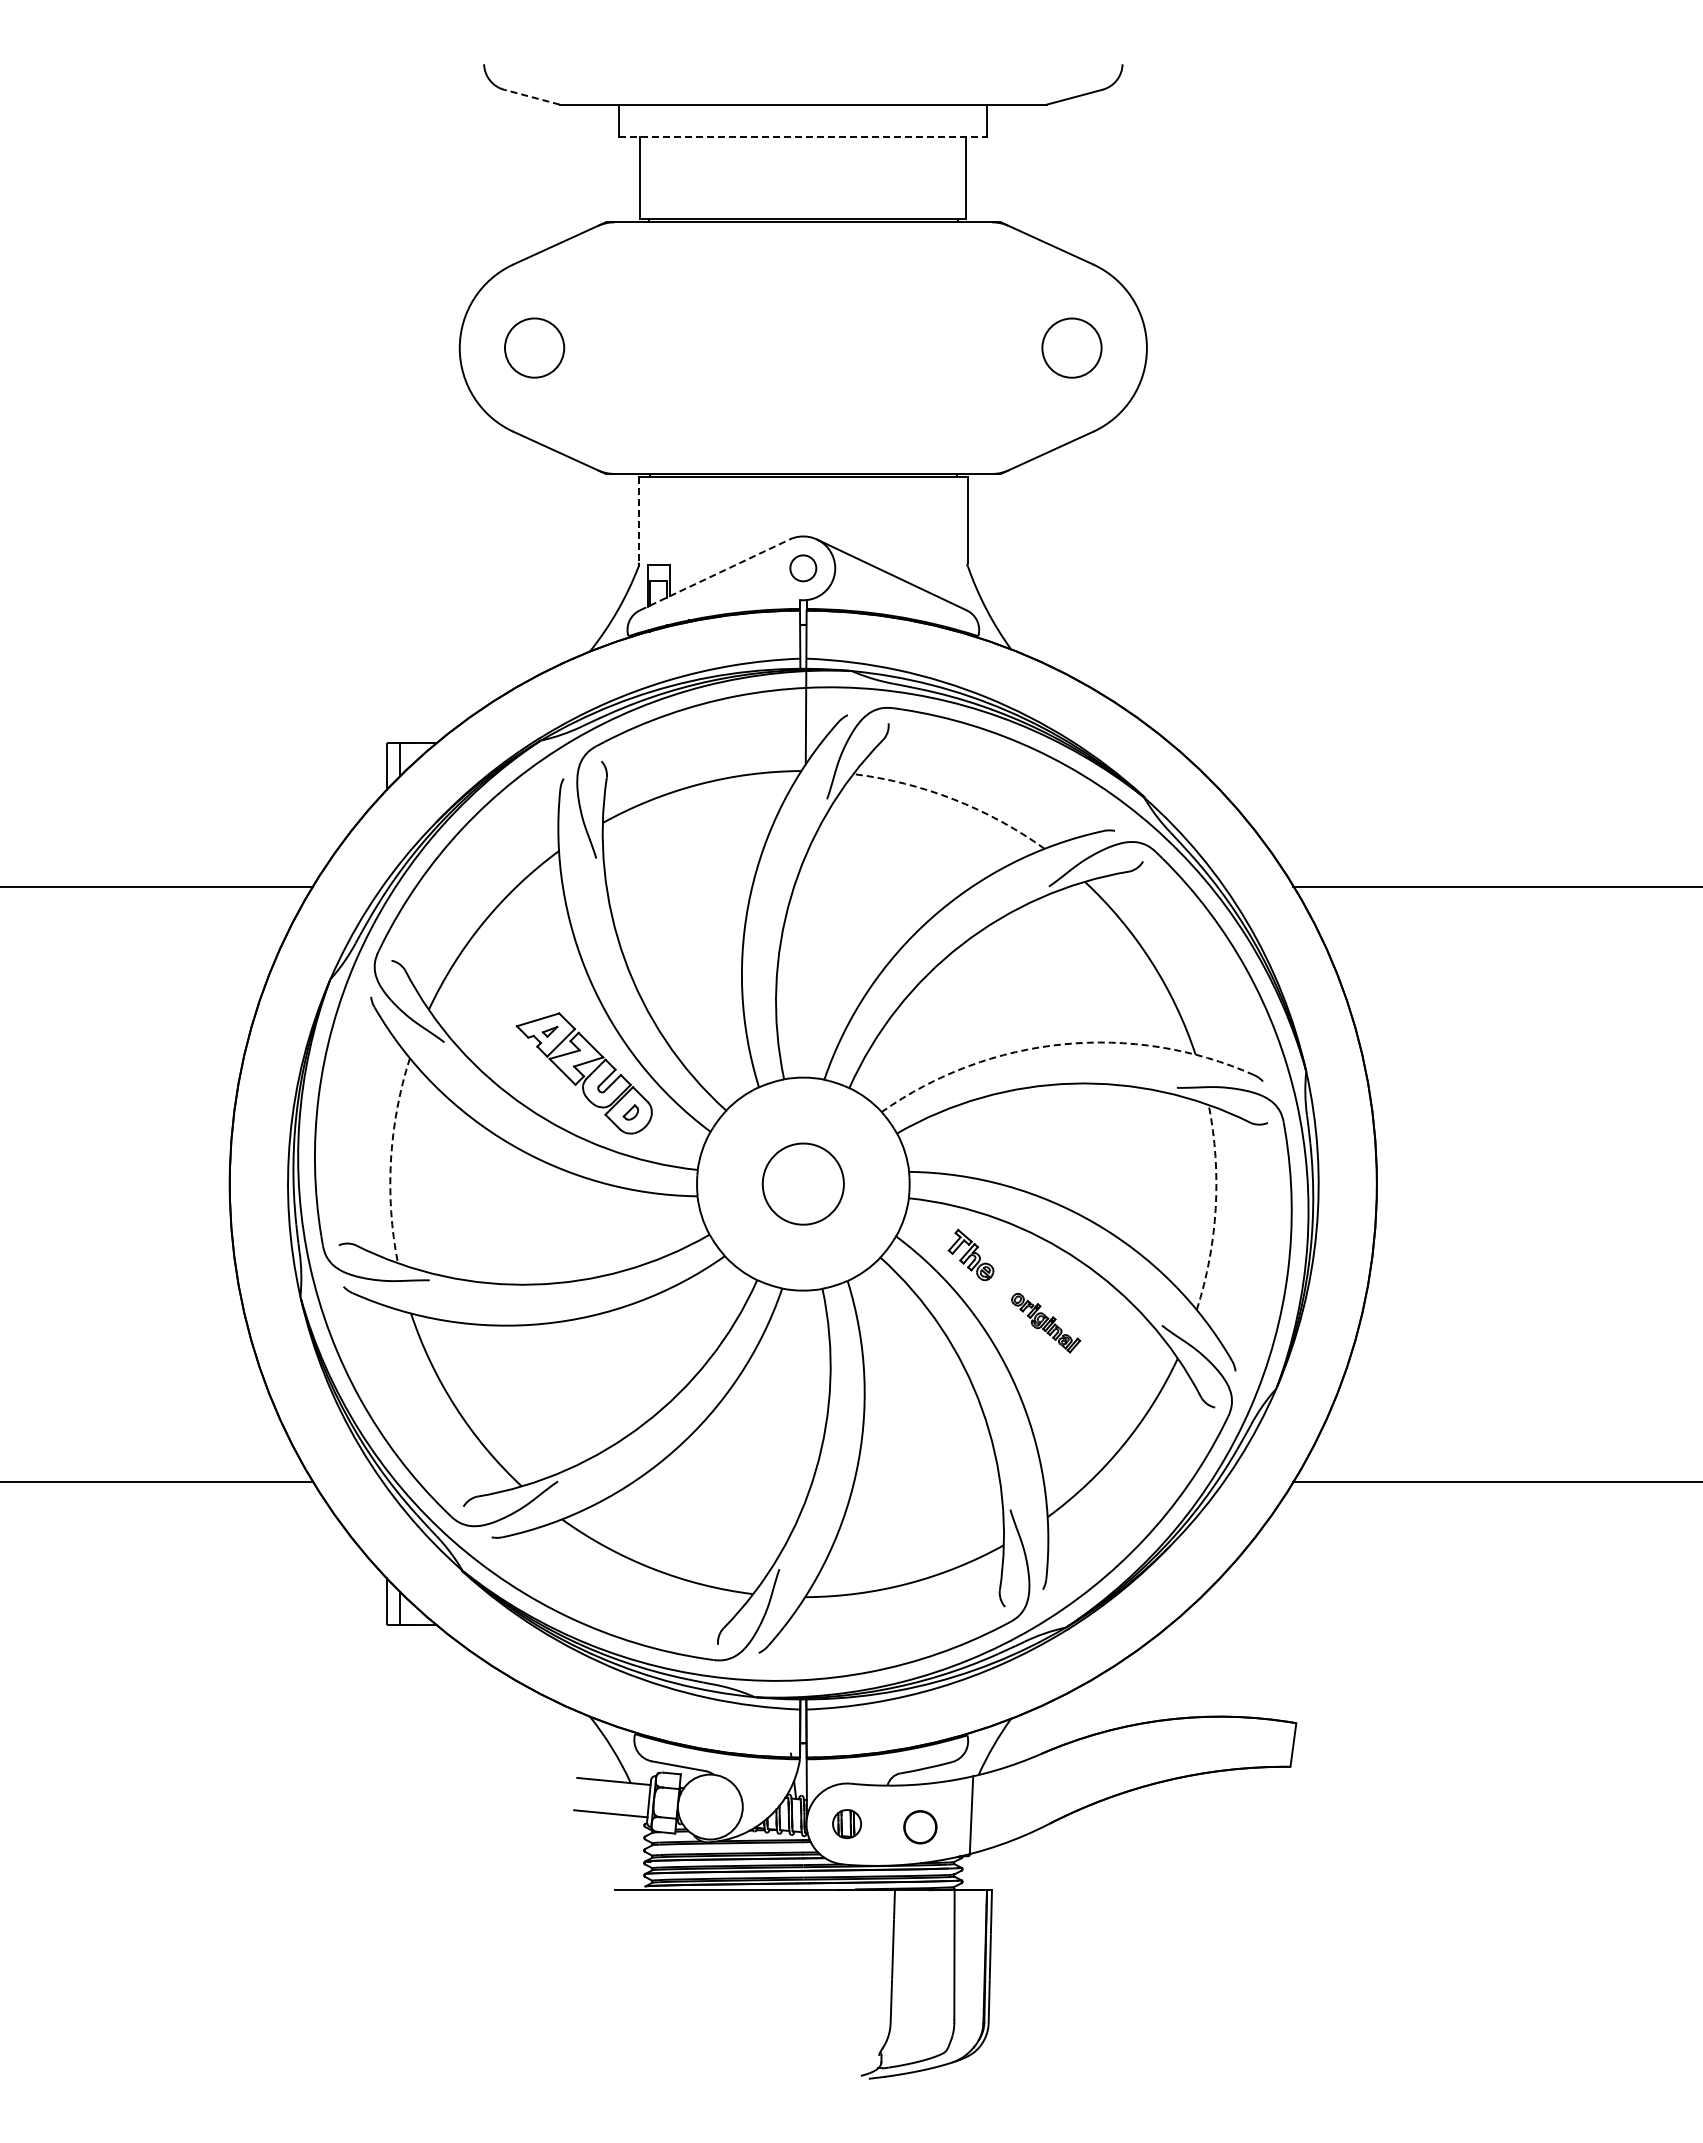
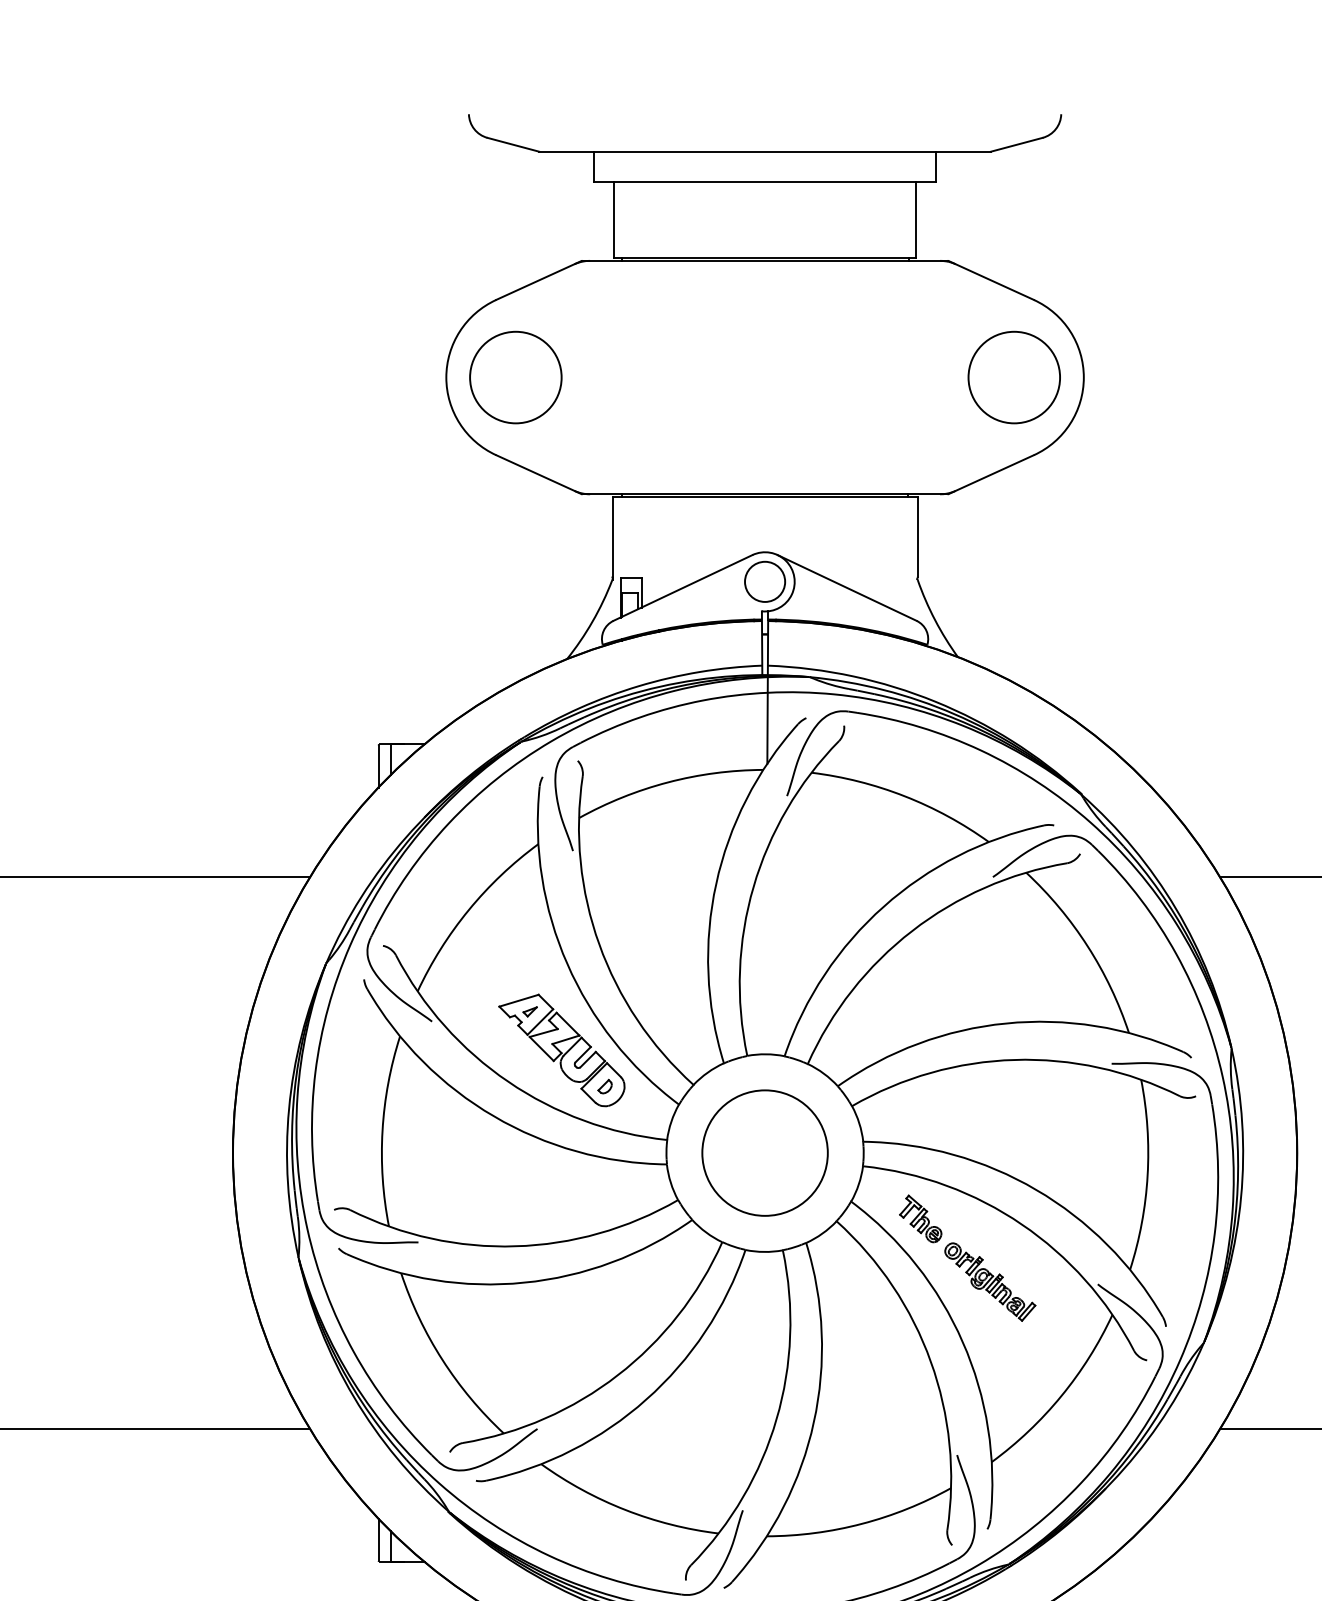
line: (532, 97) -> (513, 145), dashed -> solid
line: (803, 137) -> (765, 182), dashed -> solid
circle: (534, 347) -> (515, 376), size x1.67
circle: (1071, 347) -> (1013, 376), size x1.67
line: (638, 519) -> (612, 536), dashed -> solid
circle: (802, 568) -> (764, 582), size x1.67
line: (714, 574) -> (682, 587), dashed -> solid
arc: (953, 799) -> (904, 796), dashed -> solid
arc: (1063, 1044) -> (1006, 1023), dashed -> solid
arc: (390, 1159) -> (382, 1130), dashed -> solid
circle: (802, 1183) -> (764, 1152), size x1.67
arc: (1215, 1208) -> (1147, 1175), dashed -> solid
part: (1045, 1322) -> (989, 1281), size x1.43

